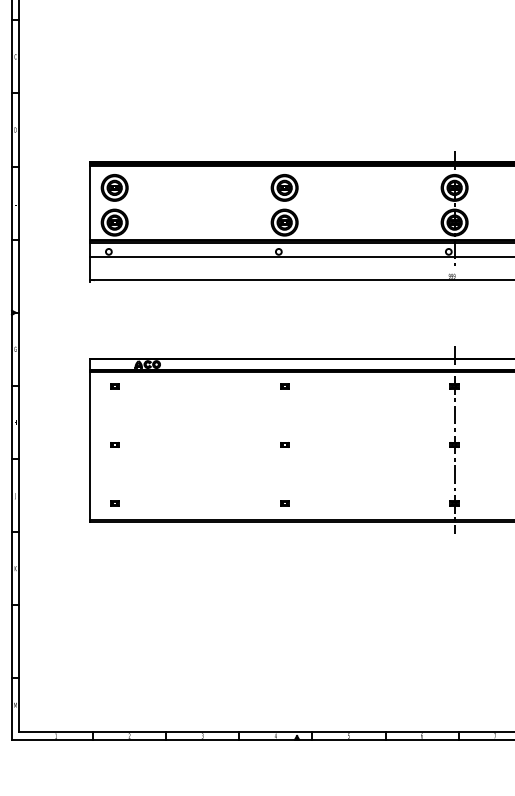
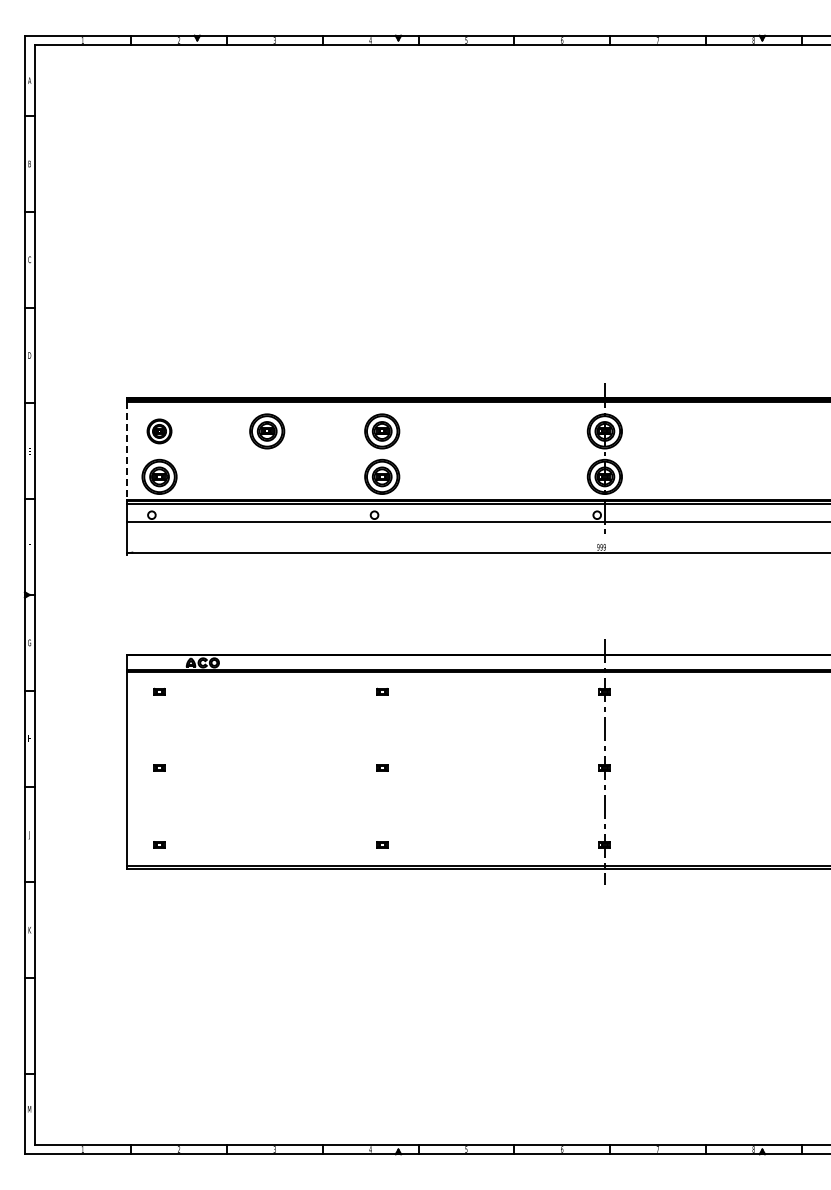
part: (114, 187) -> (159, 431), size x0.7
part: (197, 187) -> (267, 431), added
line: (89, 203) -> (126, 451), solid -> dashed

